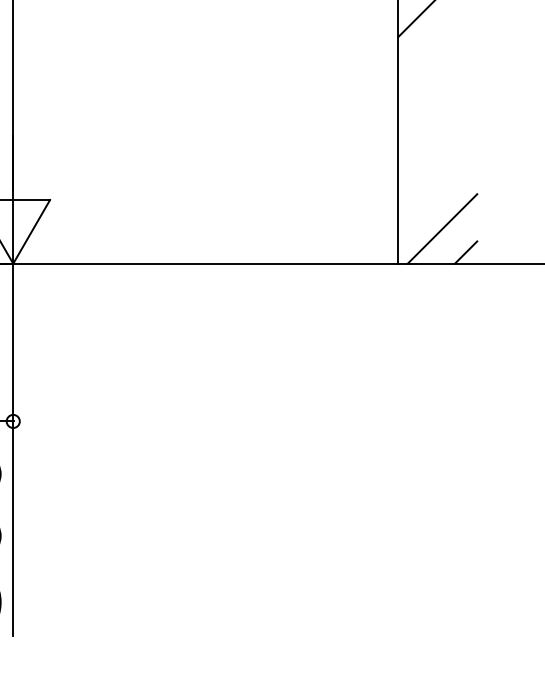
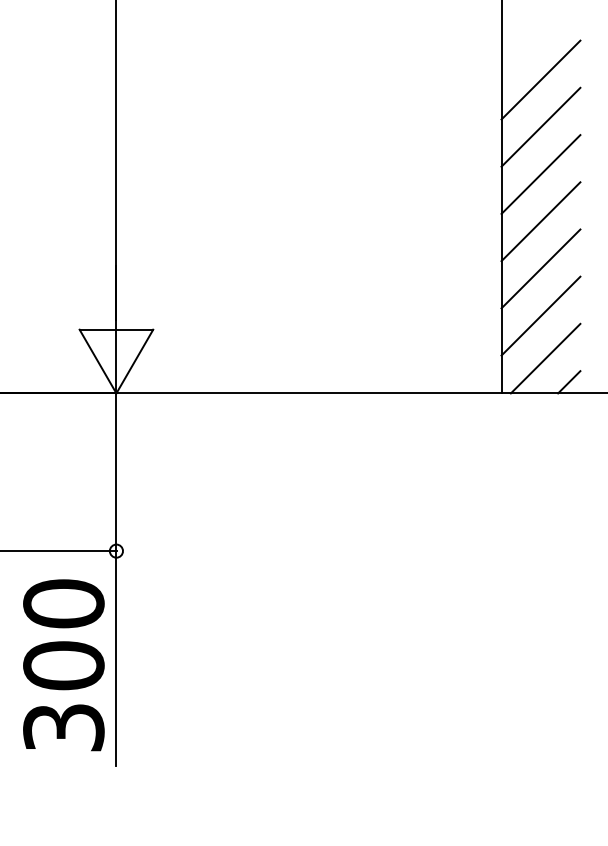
line: (437, 44) -> (540, 174), added
line: (437, 91) -> (540, 221), added
line: (437, 138) -> (540, 268), added
line: (437, 185) -> (540, 315), added

